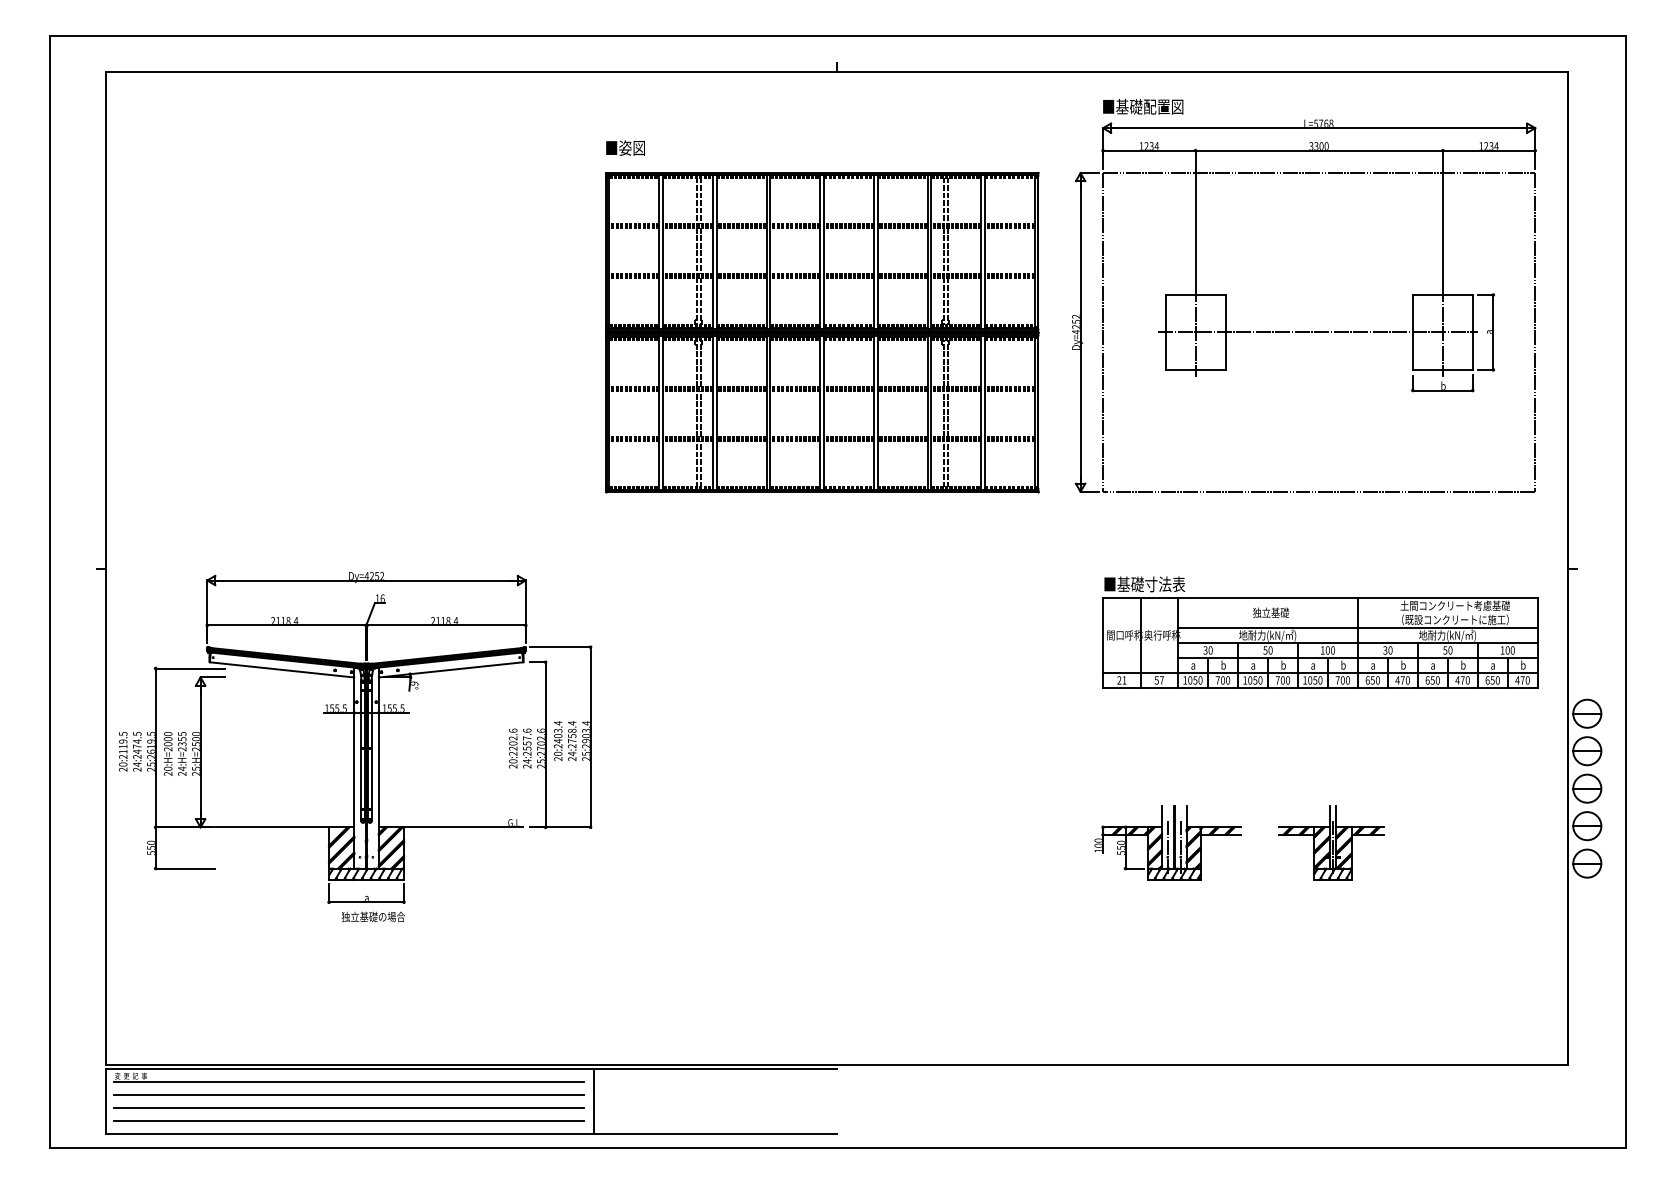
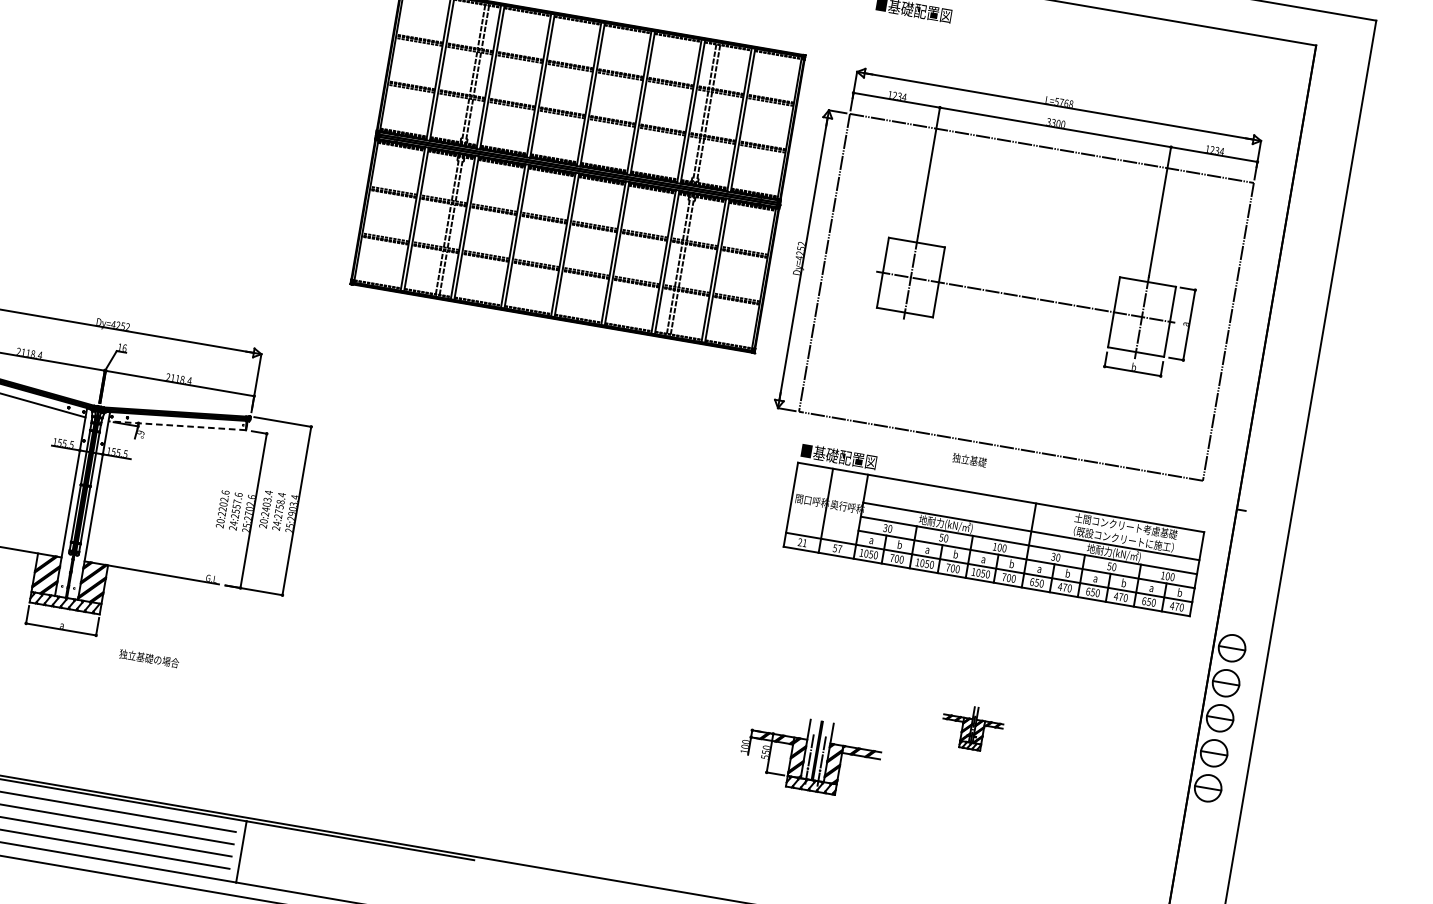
part: (1304, 331) -> (1012, 294), moved
text: (1165, 584) -> (858, 460), ■基礎寸法表 -> ■基礎配置図
text: (1270, 612) -> (969, 459), moved
line: (451, 669) -> (177, 425), solid -> dashed
part: (1167, 842) -> (810, 754), moved
part: (1331, 842) -> (972, 727), size x0.6
text: (372, 916) -> (148, 658), moved

